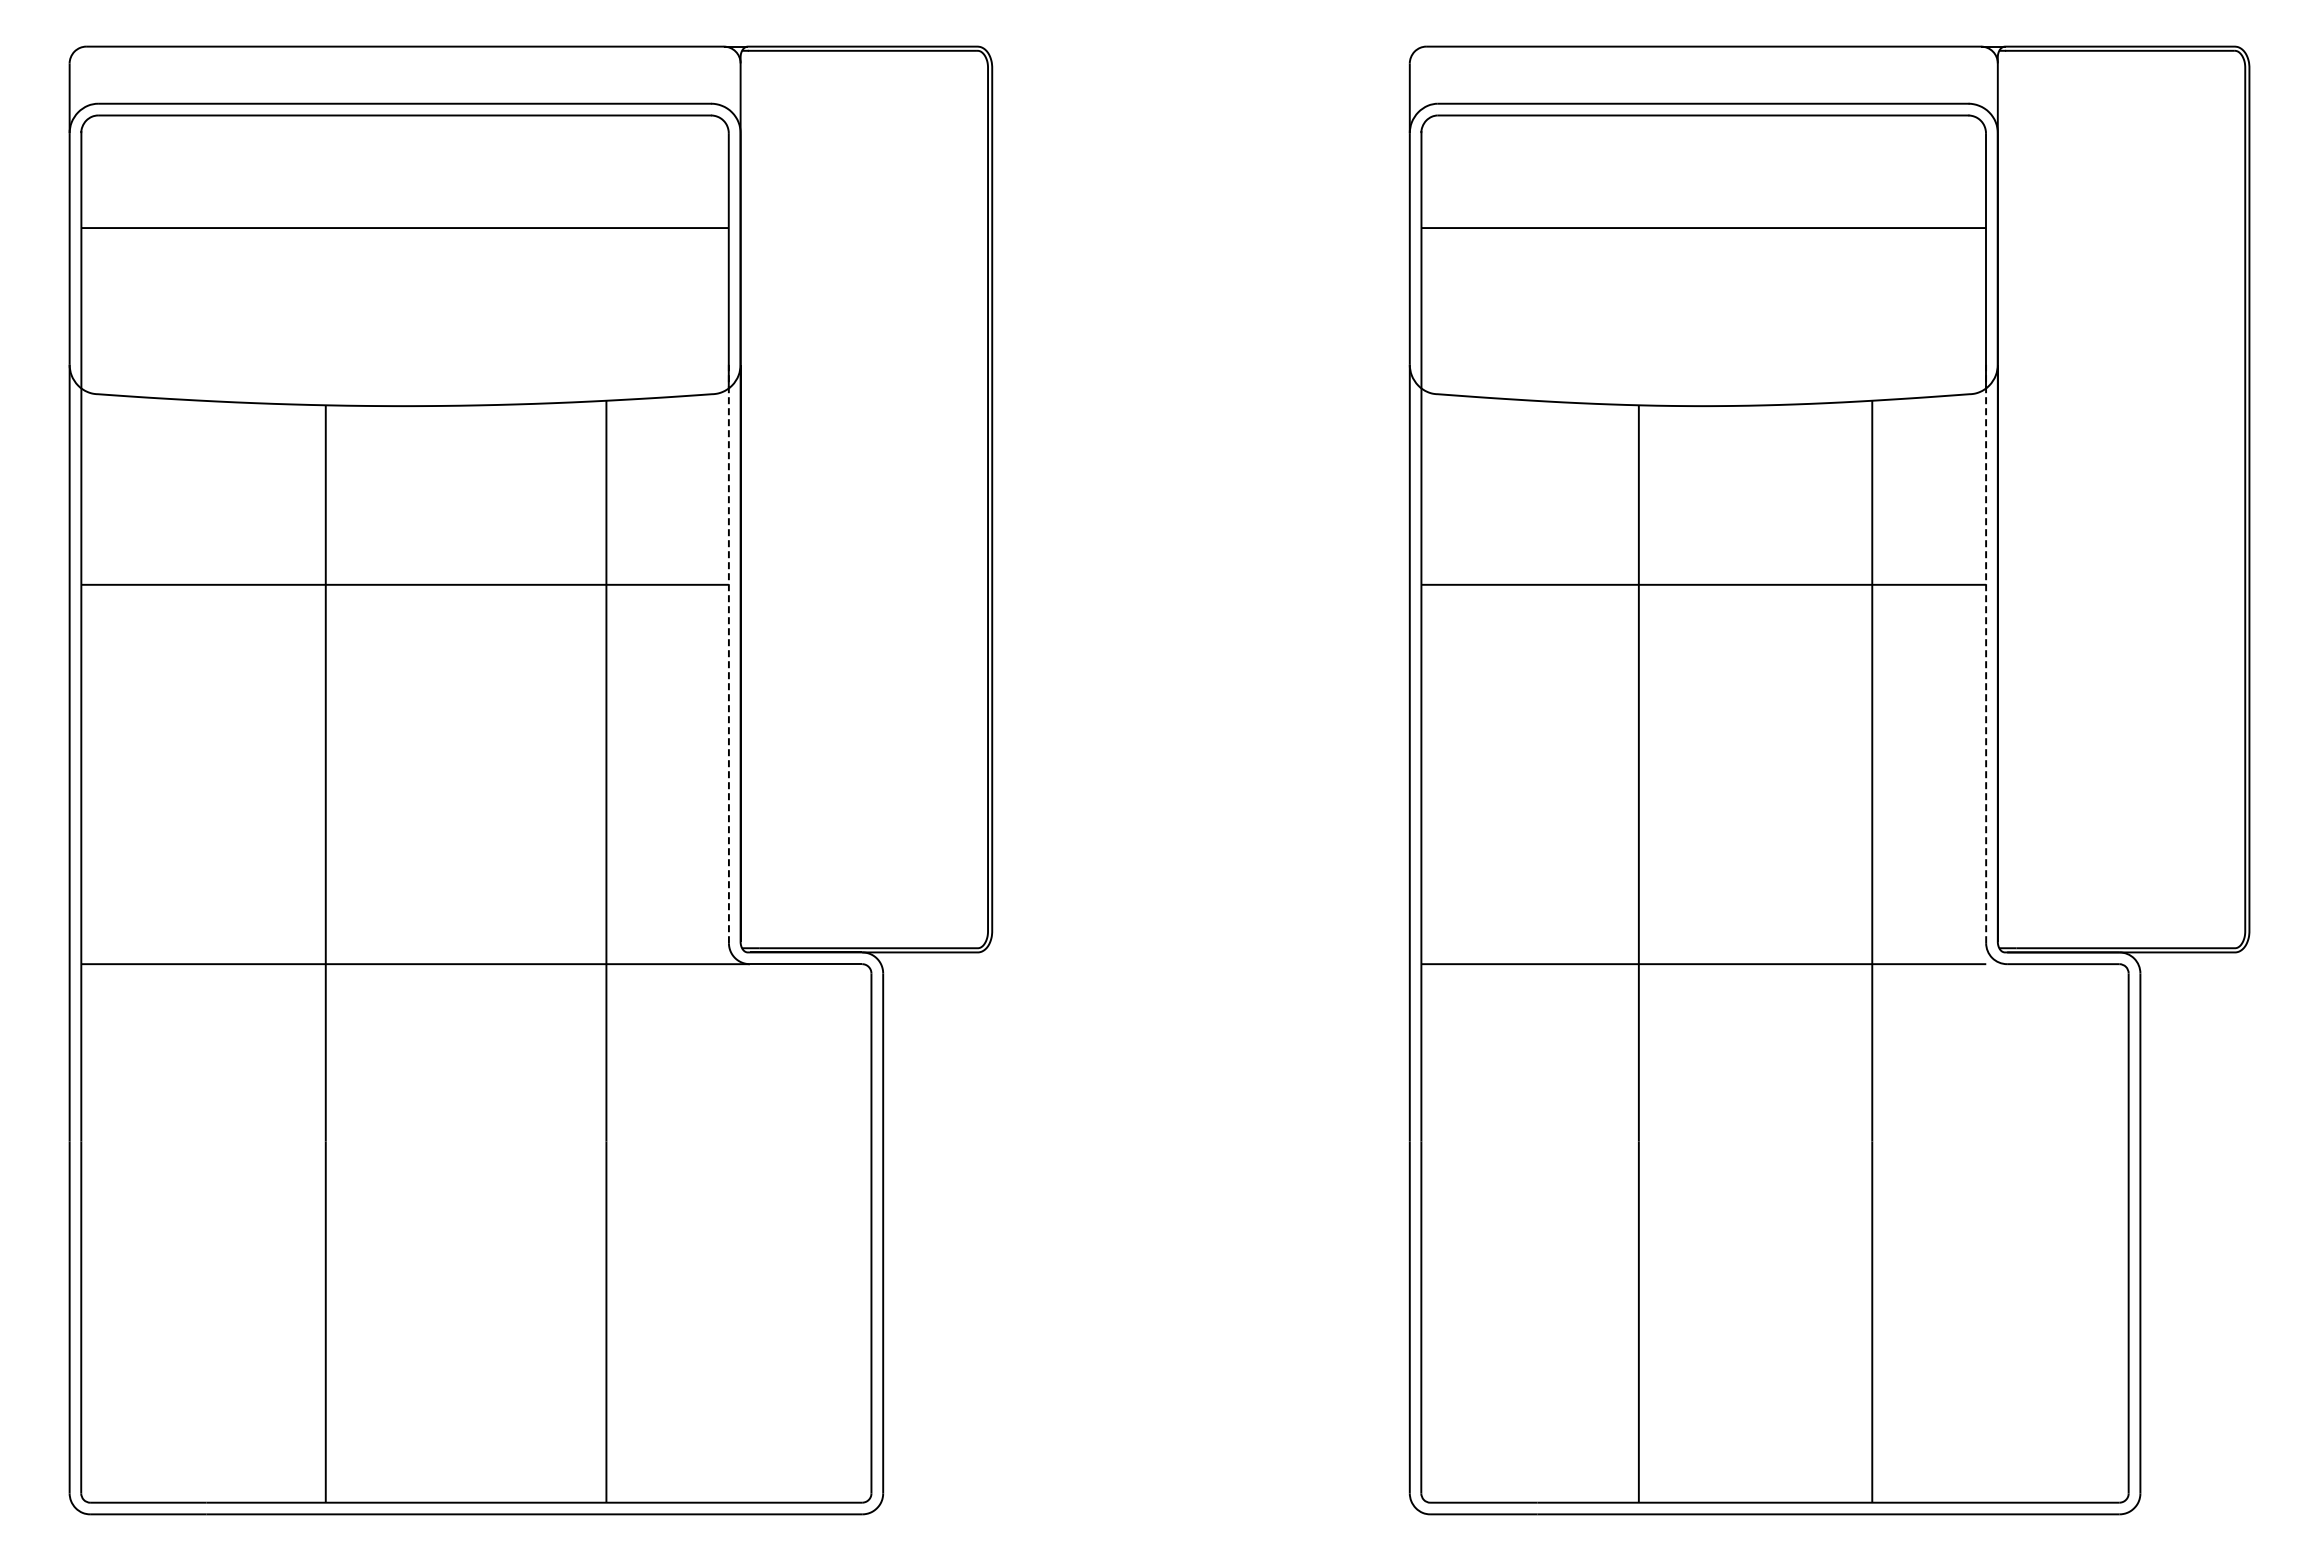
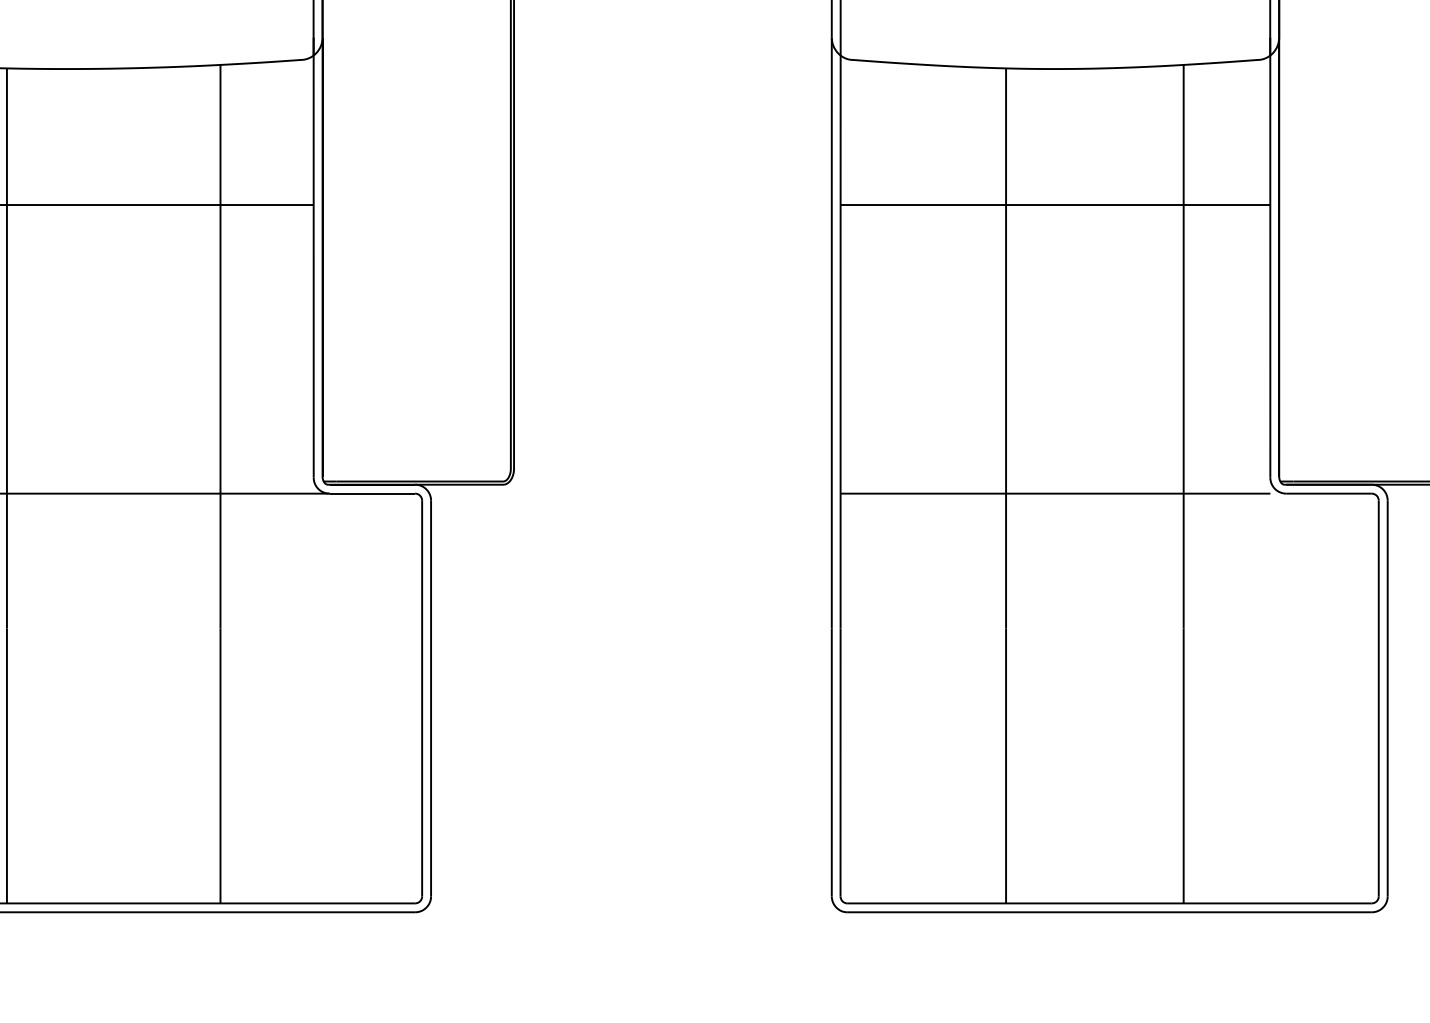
line: (728, 653) -> (313, 257), dashed -> solid
line: (1986, 653) -> (1270, 257), dashed -> solid

